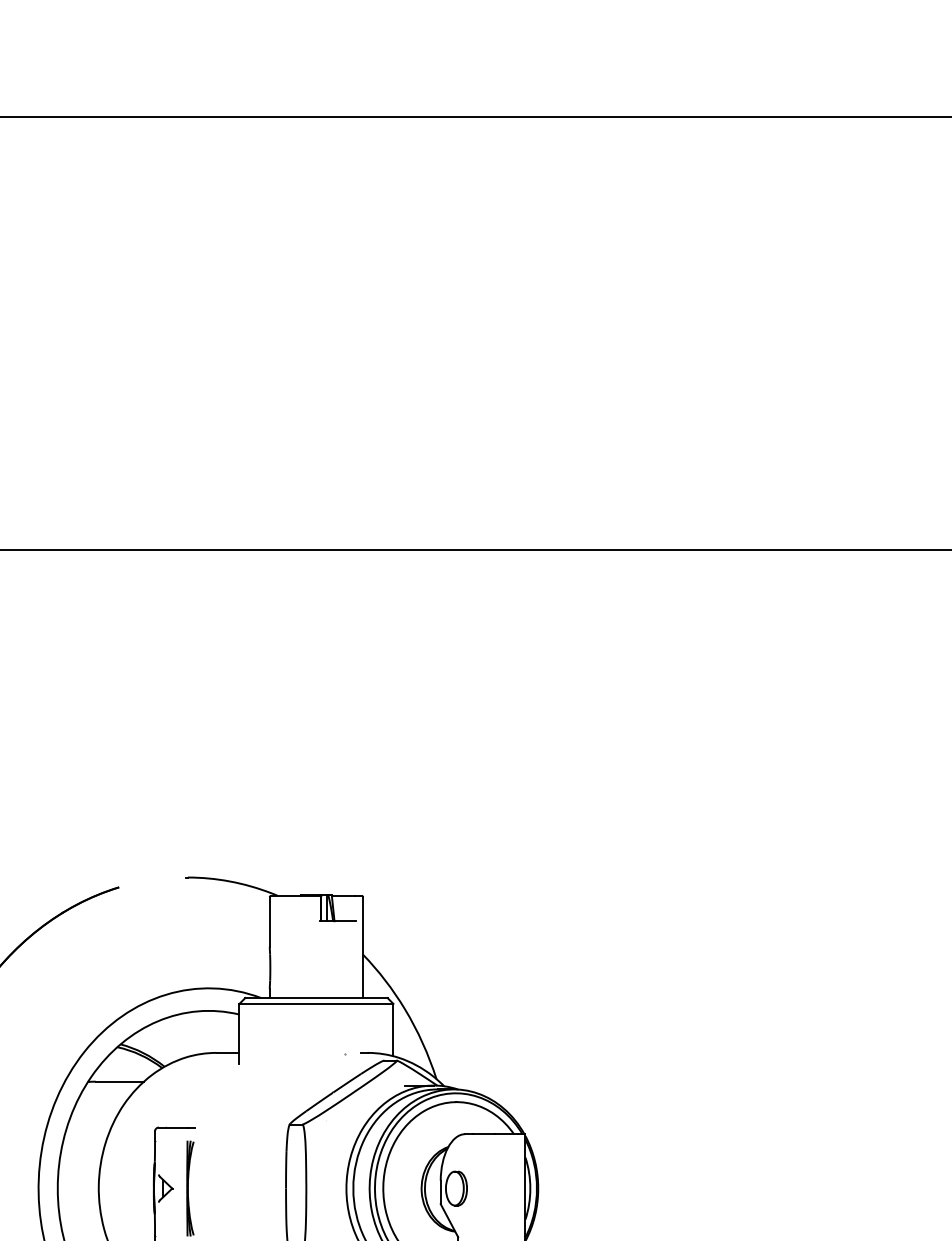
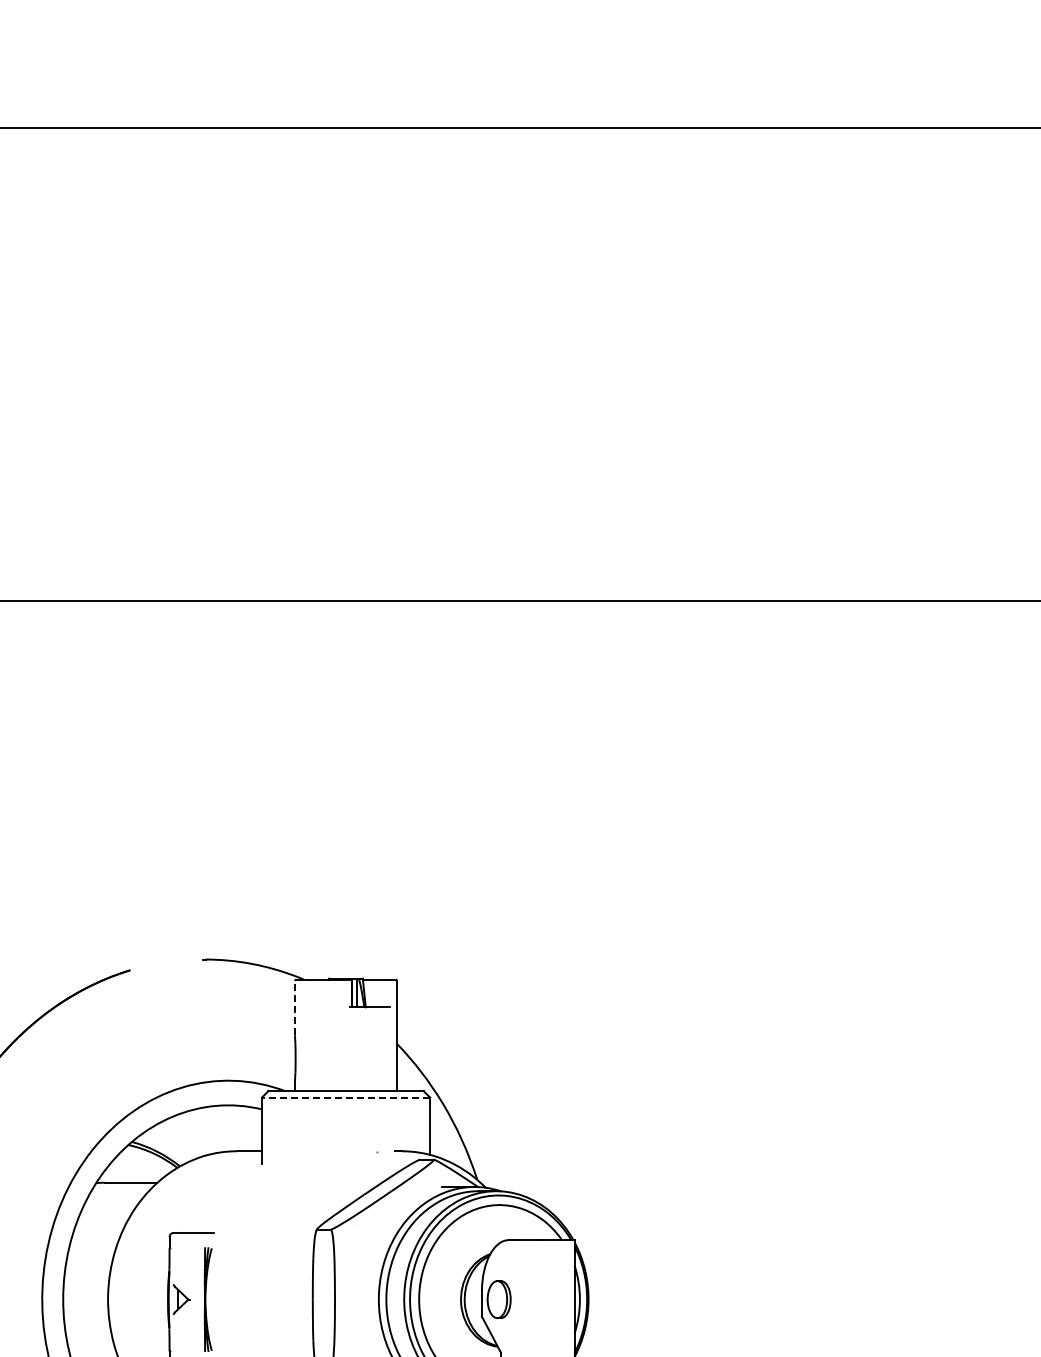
line: (270, 921) -> (295, 1007), solid -> dashed
line: (315, 1003) -> (345, 1097), solid -> dashed

